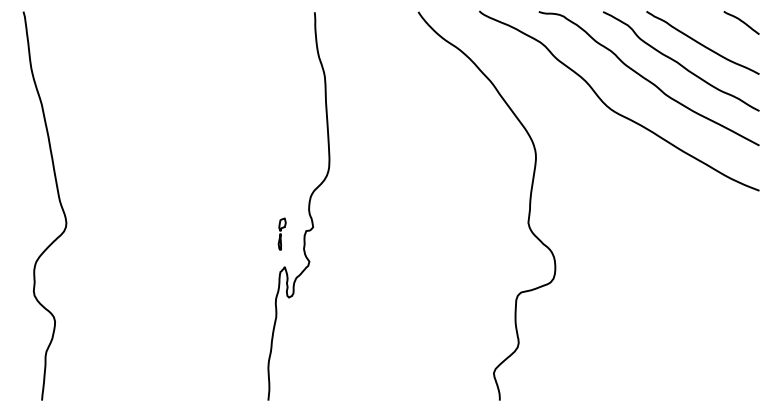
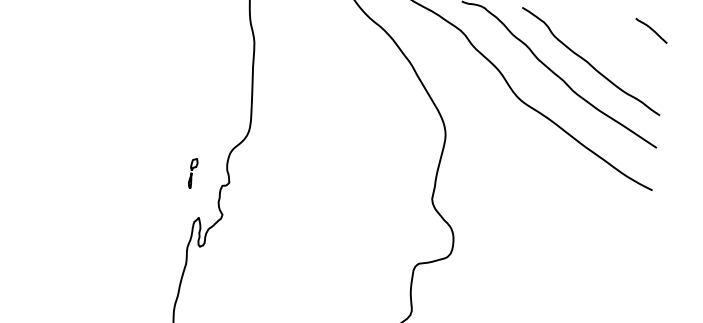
curve: (701, 43) -> (611, 46), removed
part: (281, 233) -> (192, 172), moved

